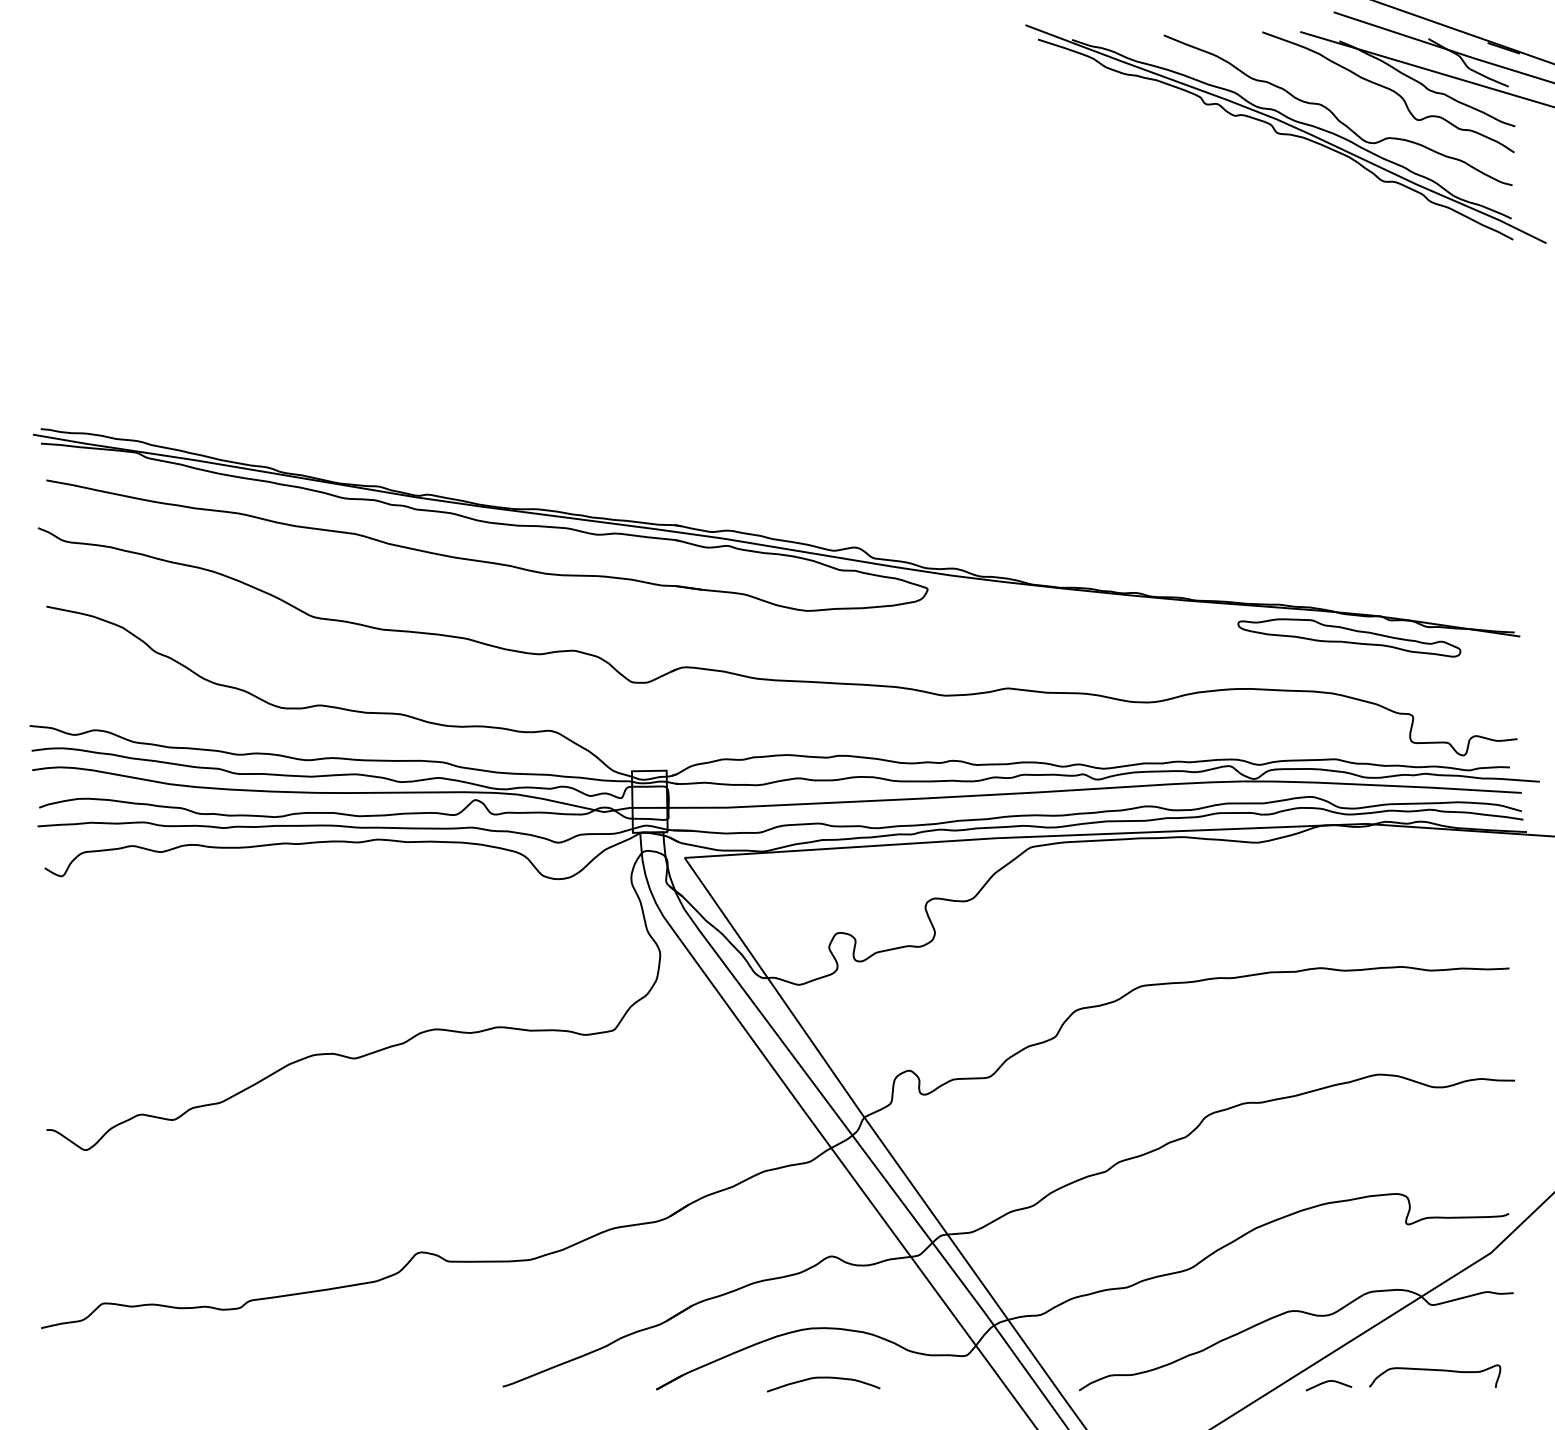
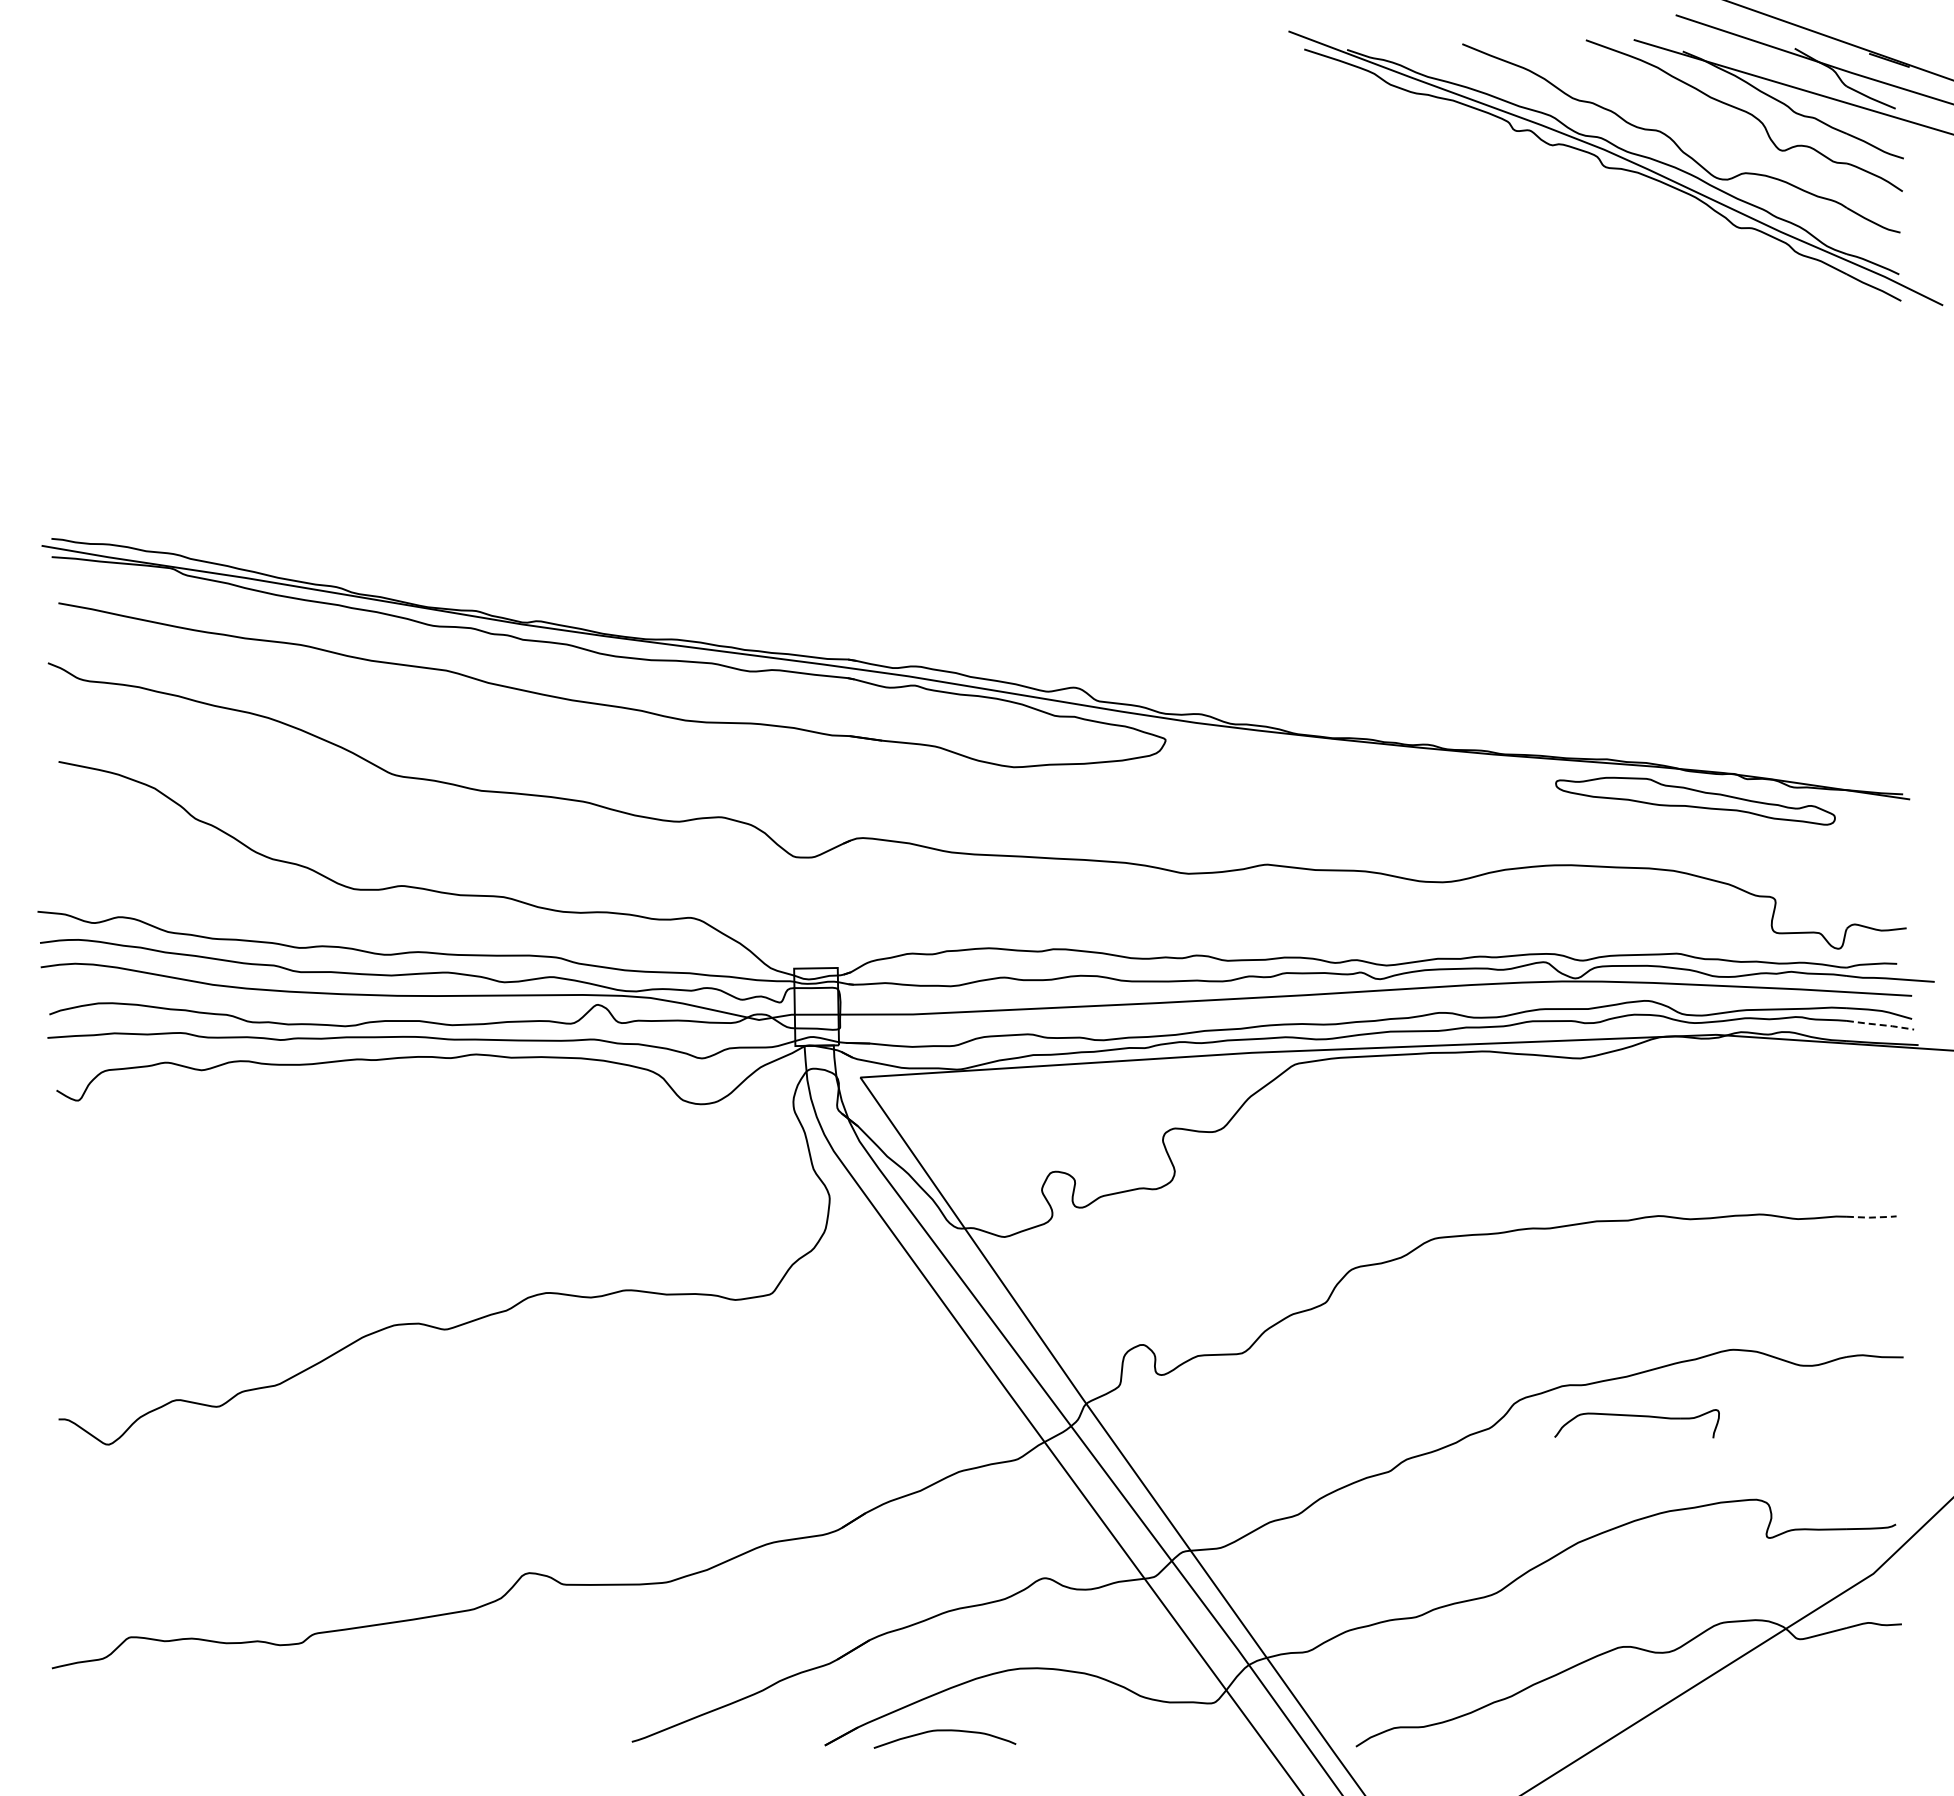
line: (1496, 815) -> (1880, 1024), solid -> dashed
line: (1490, 969) -> (1872, 1217), solid -> dashed
part: (1434, 1370) -> (1636, 1416), moved
curve: (823, 1378) -> (944, 1731), moved
curve: (1327, 1382) -> (1667, 1736), removed

